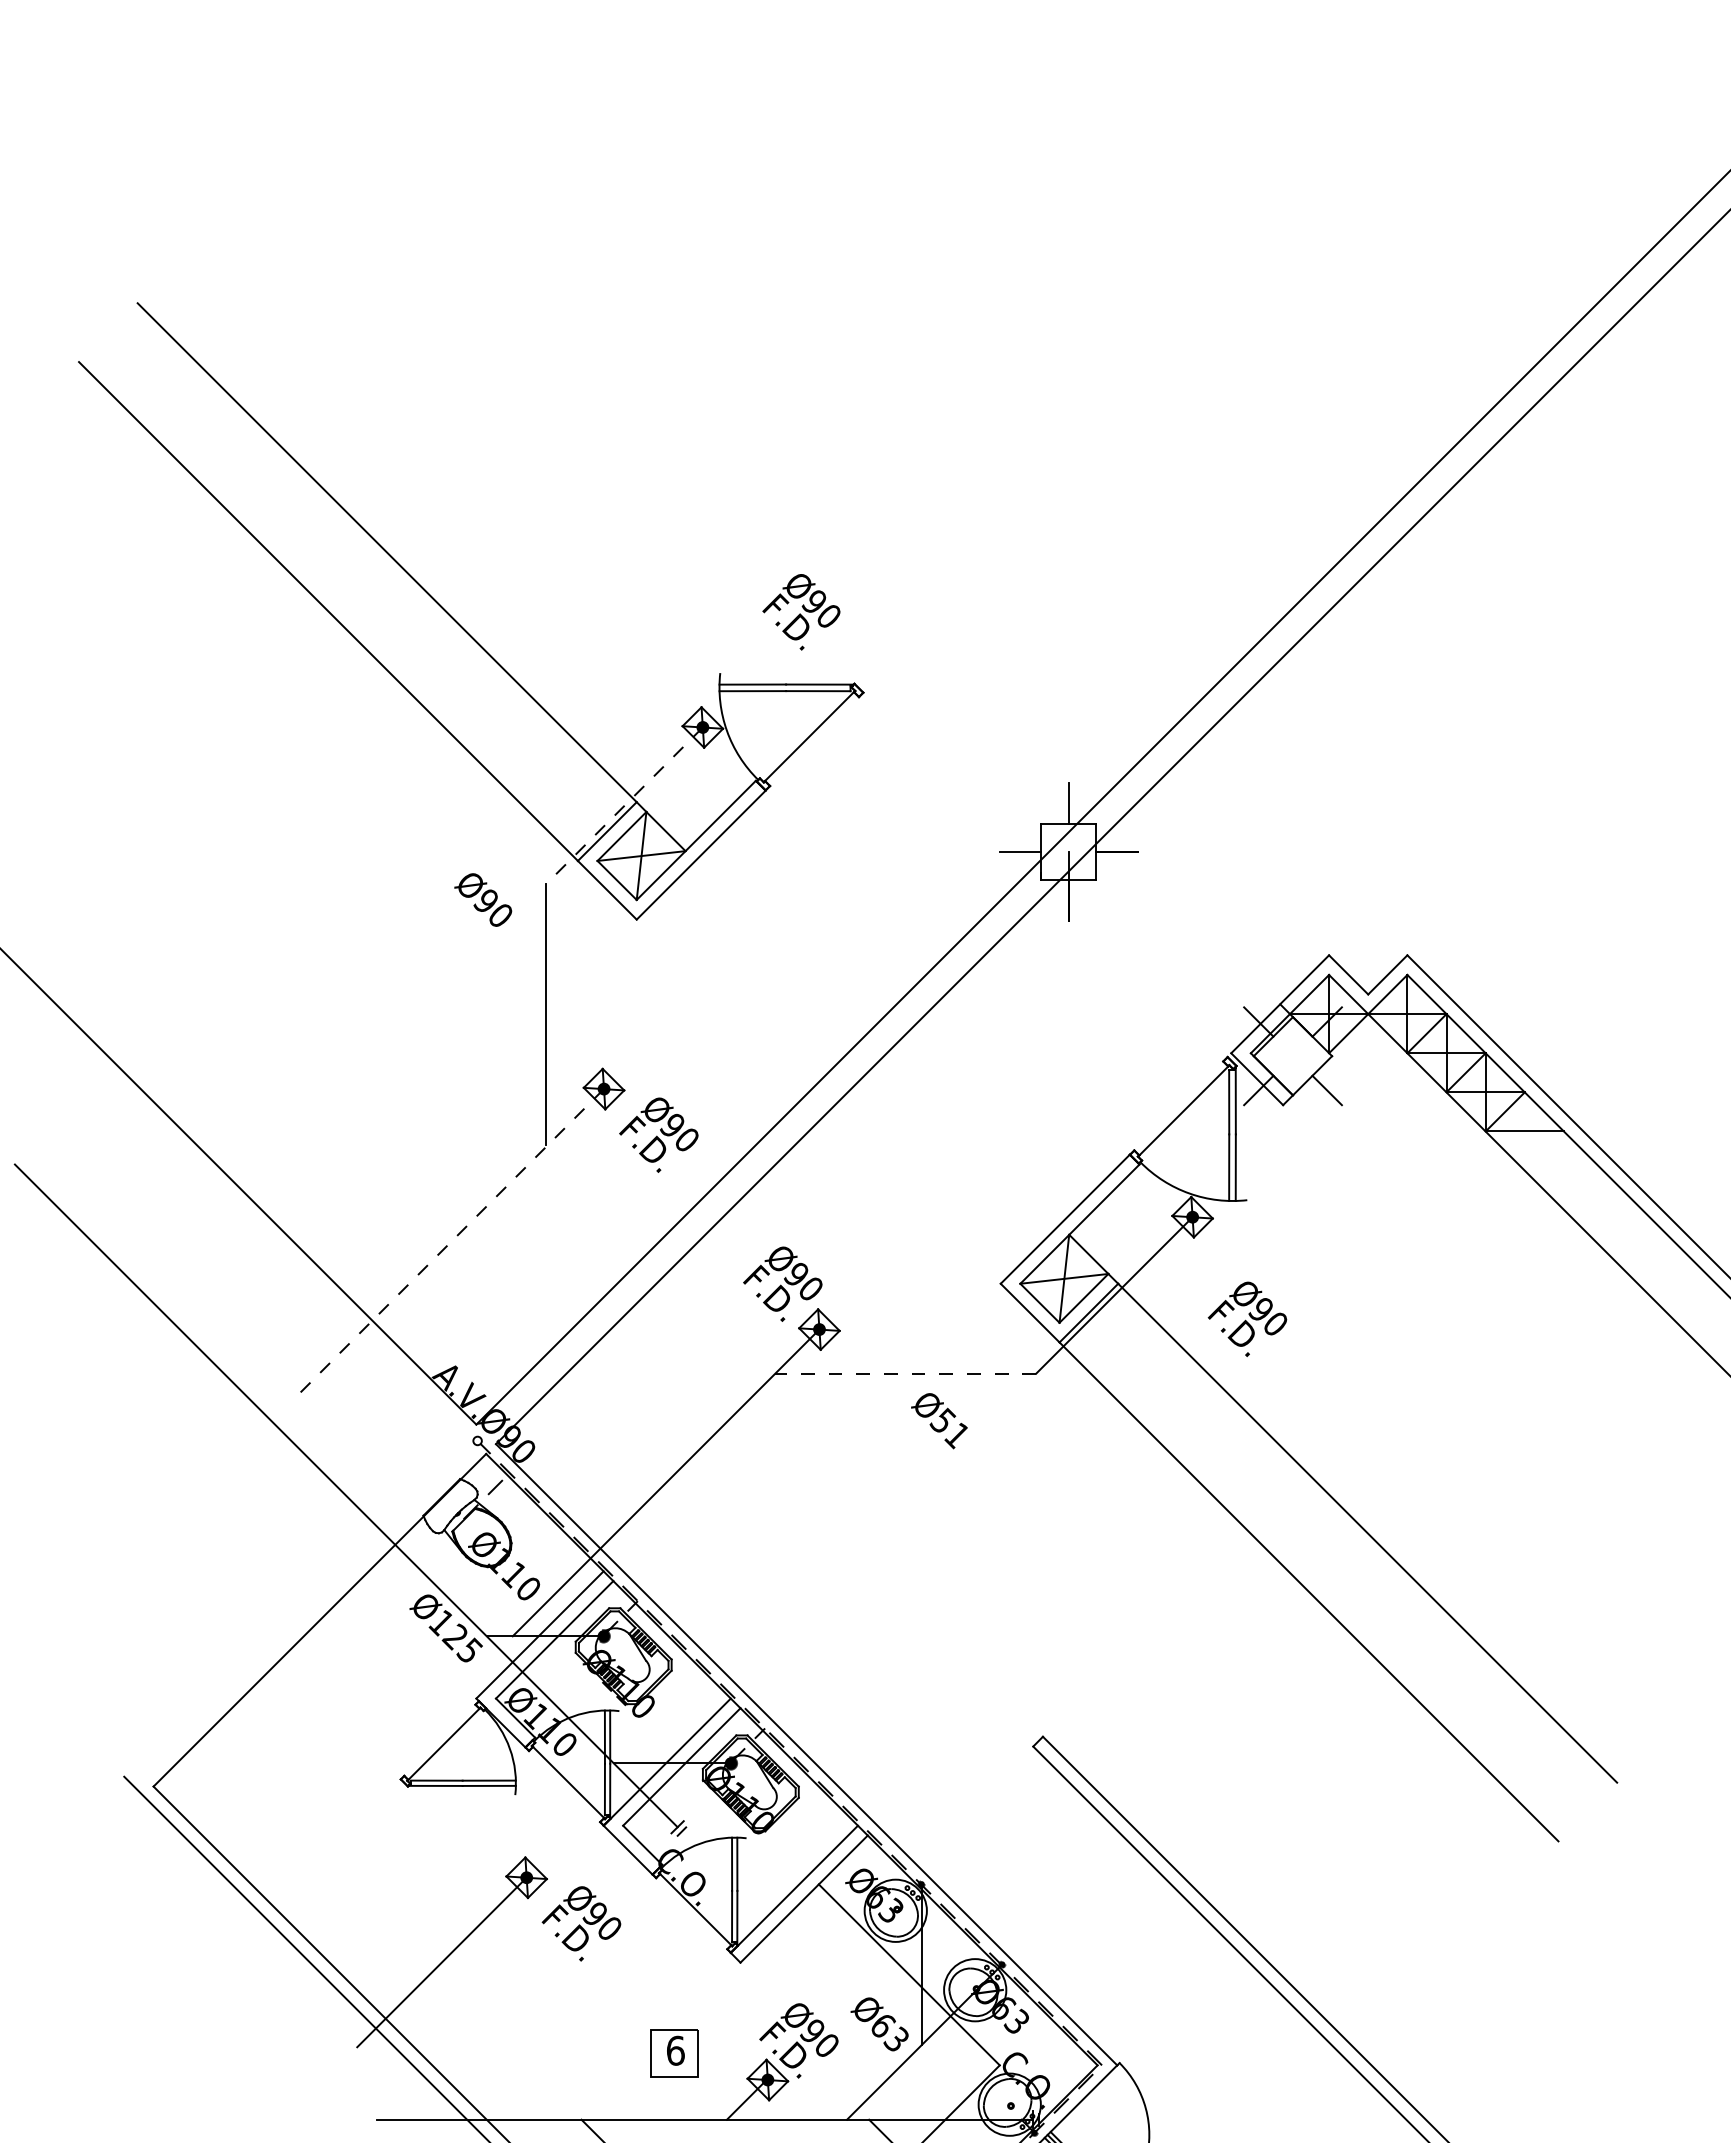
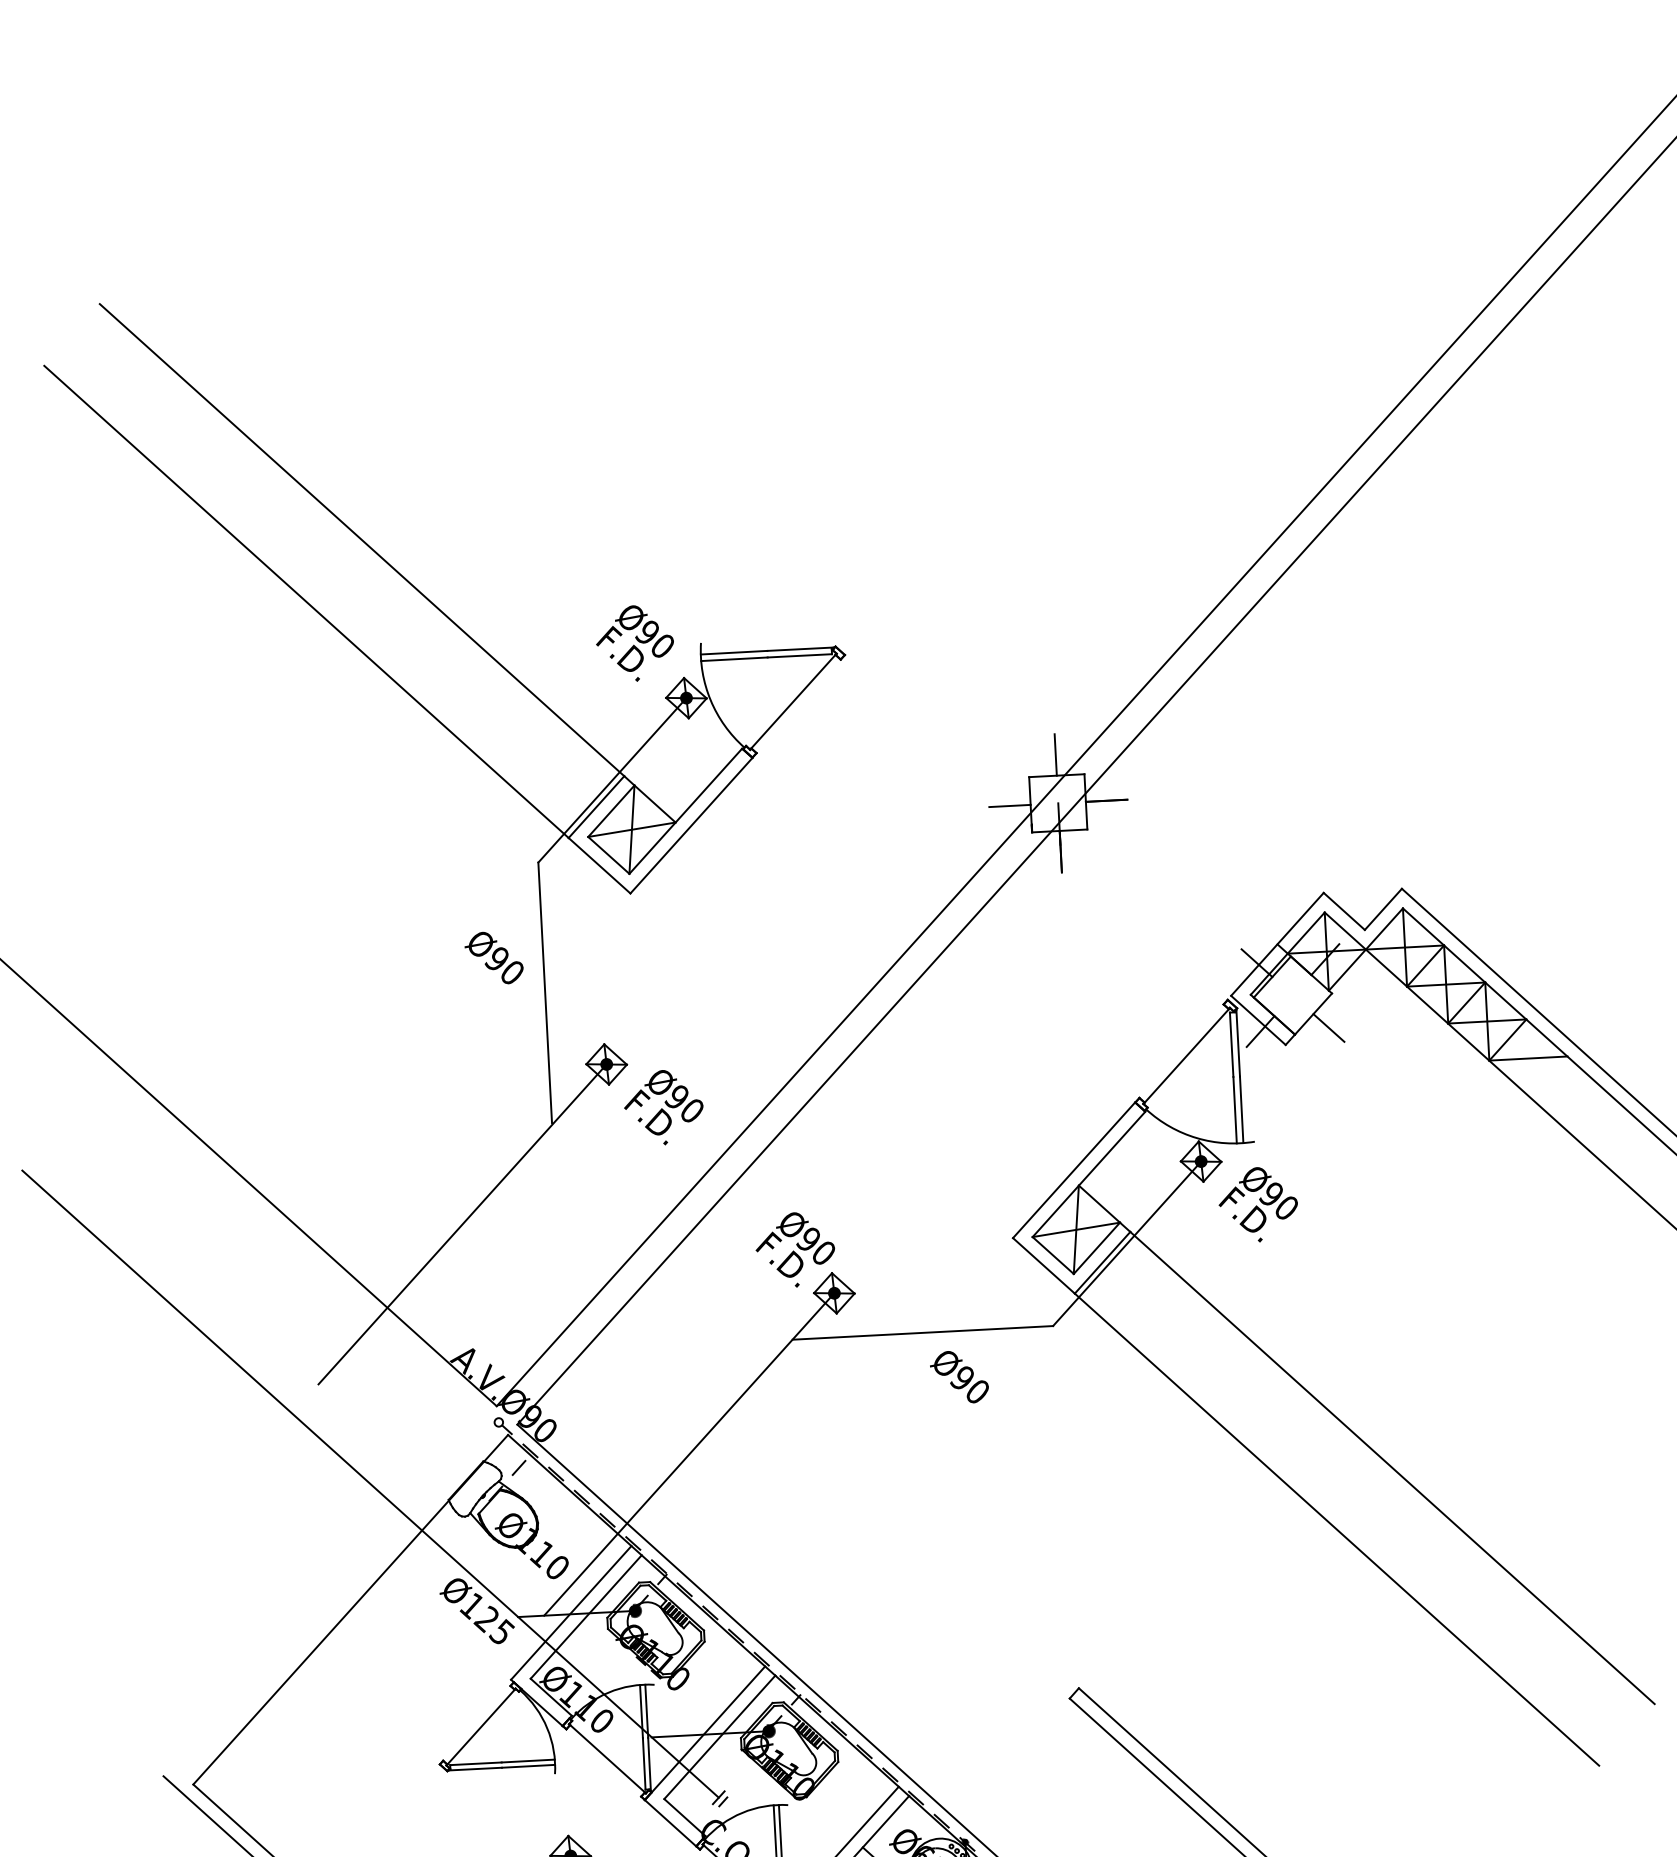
text: (801, 612) -> (635, 643), moved
line: (624, 805) -> (612, 780), dashed -> solid
text: (483, 899) -> (494, 957), moved
line: (451, 1241) -> (462, 1224), dashed -> solid
text: (1247, 1318) -> (1258, 1203), moved
line: (905, 1373) -> (922, 1332), dashed -> solid
text: (948, 1428) -> (968, 1385), Ø51 -> Ø90

